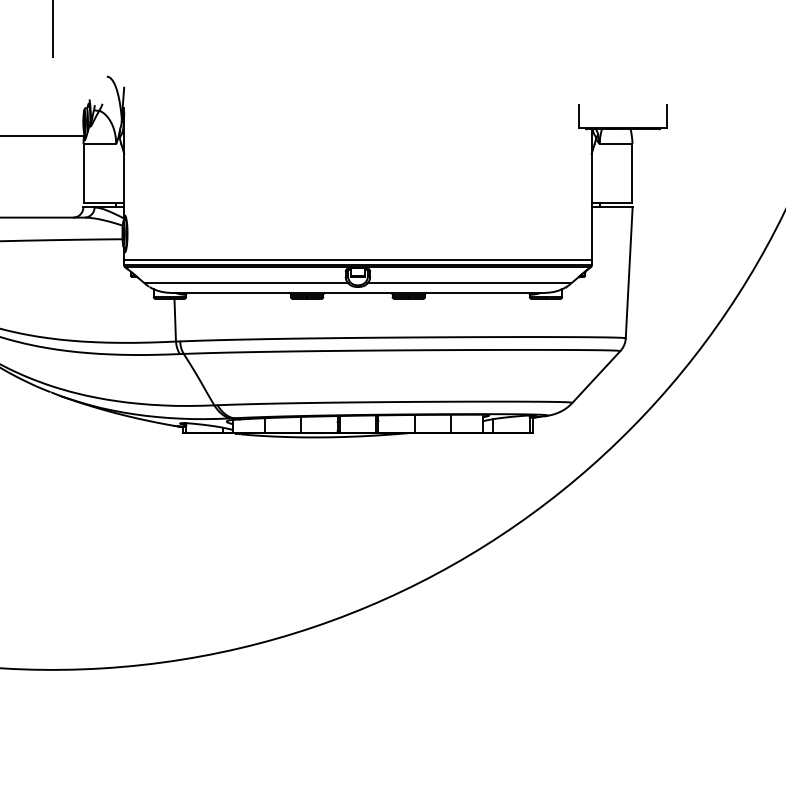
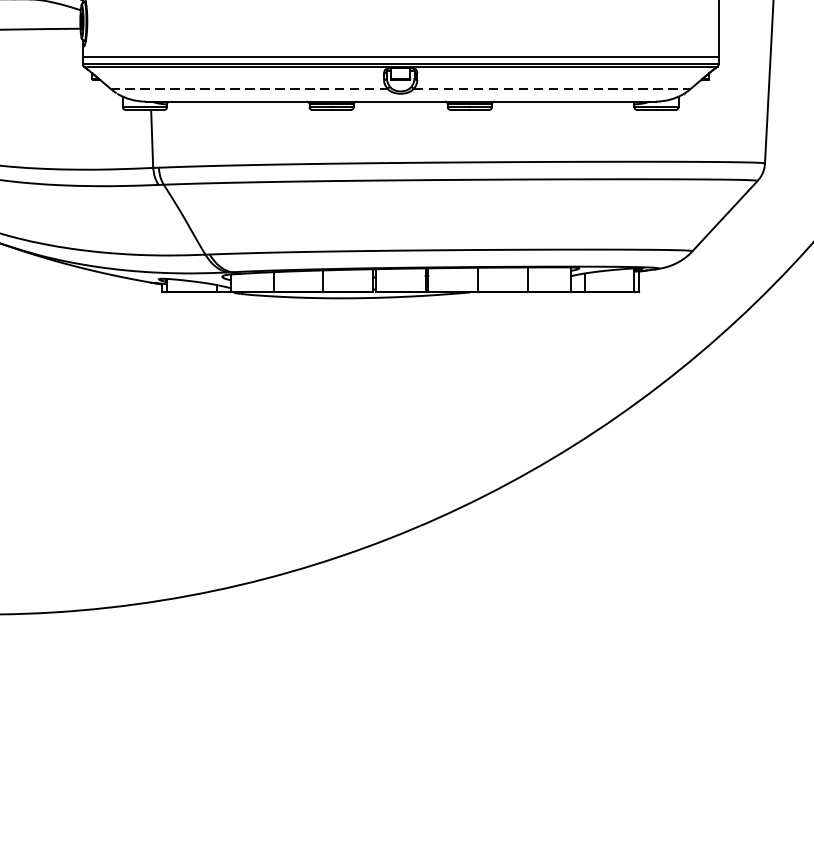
line: (246, 283) -> (249, 88), solid -> dashed
line: (469, 283) -> (552, 88), solid -> dashed

